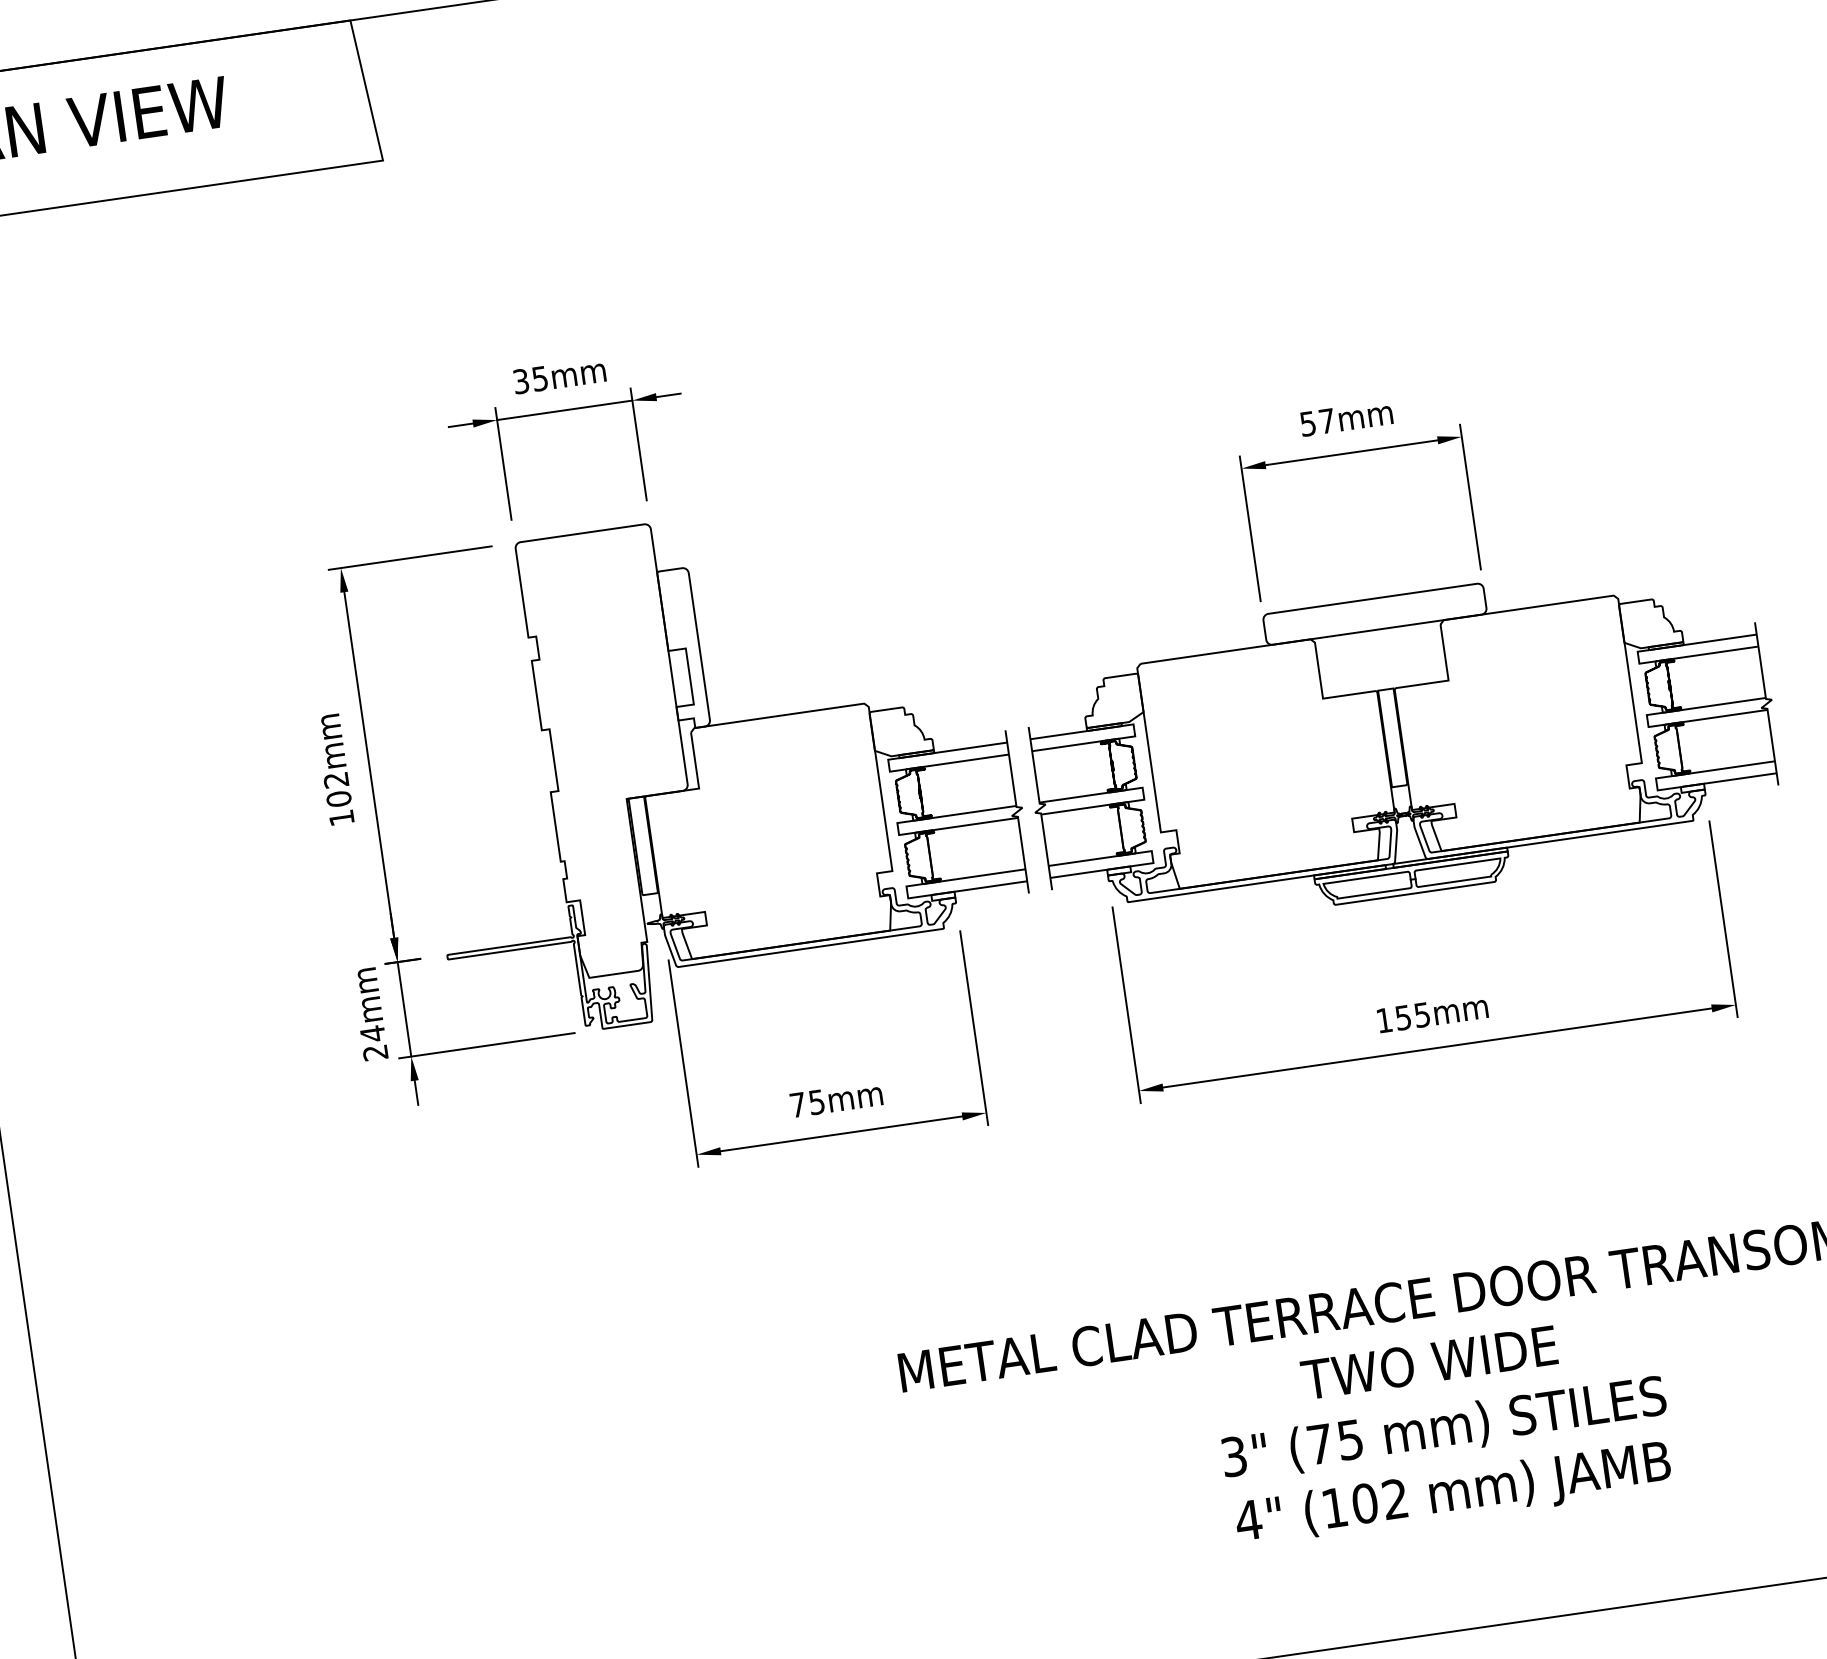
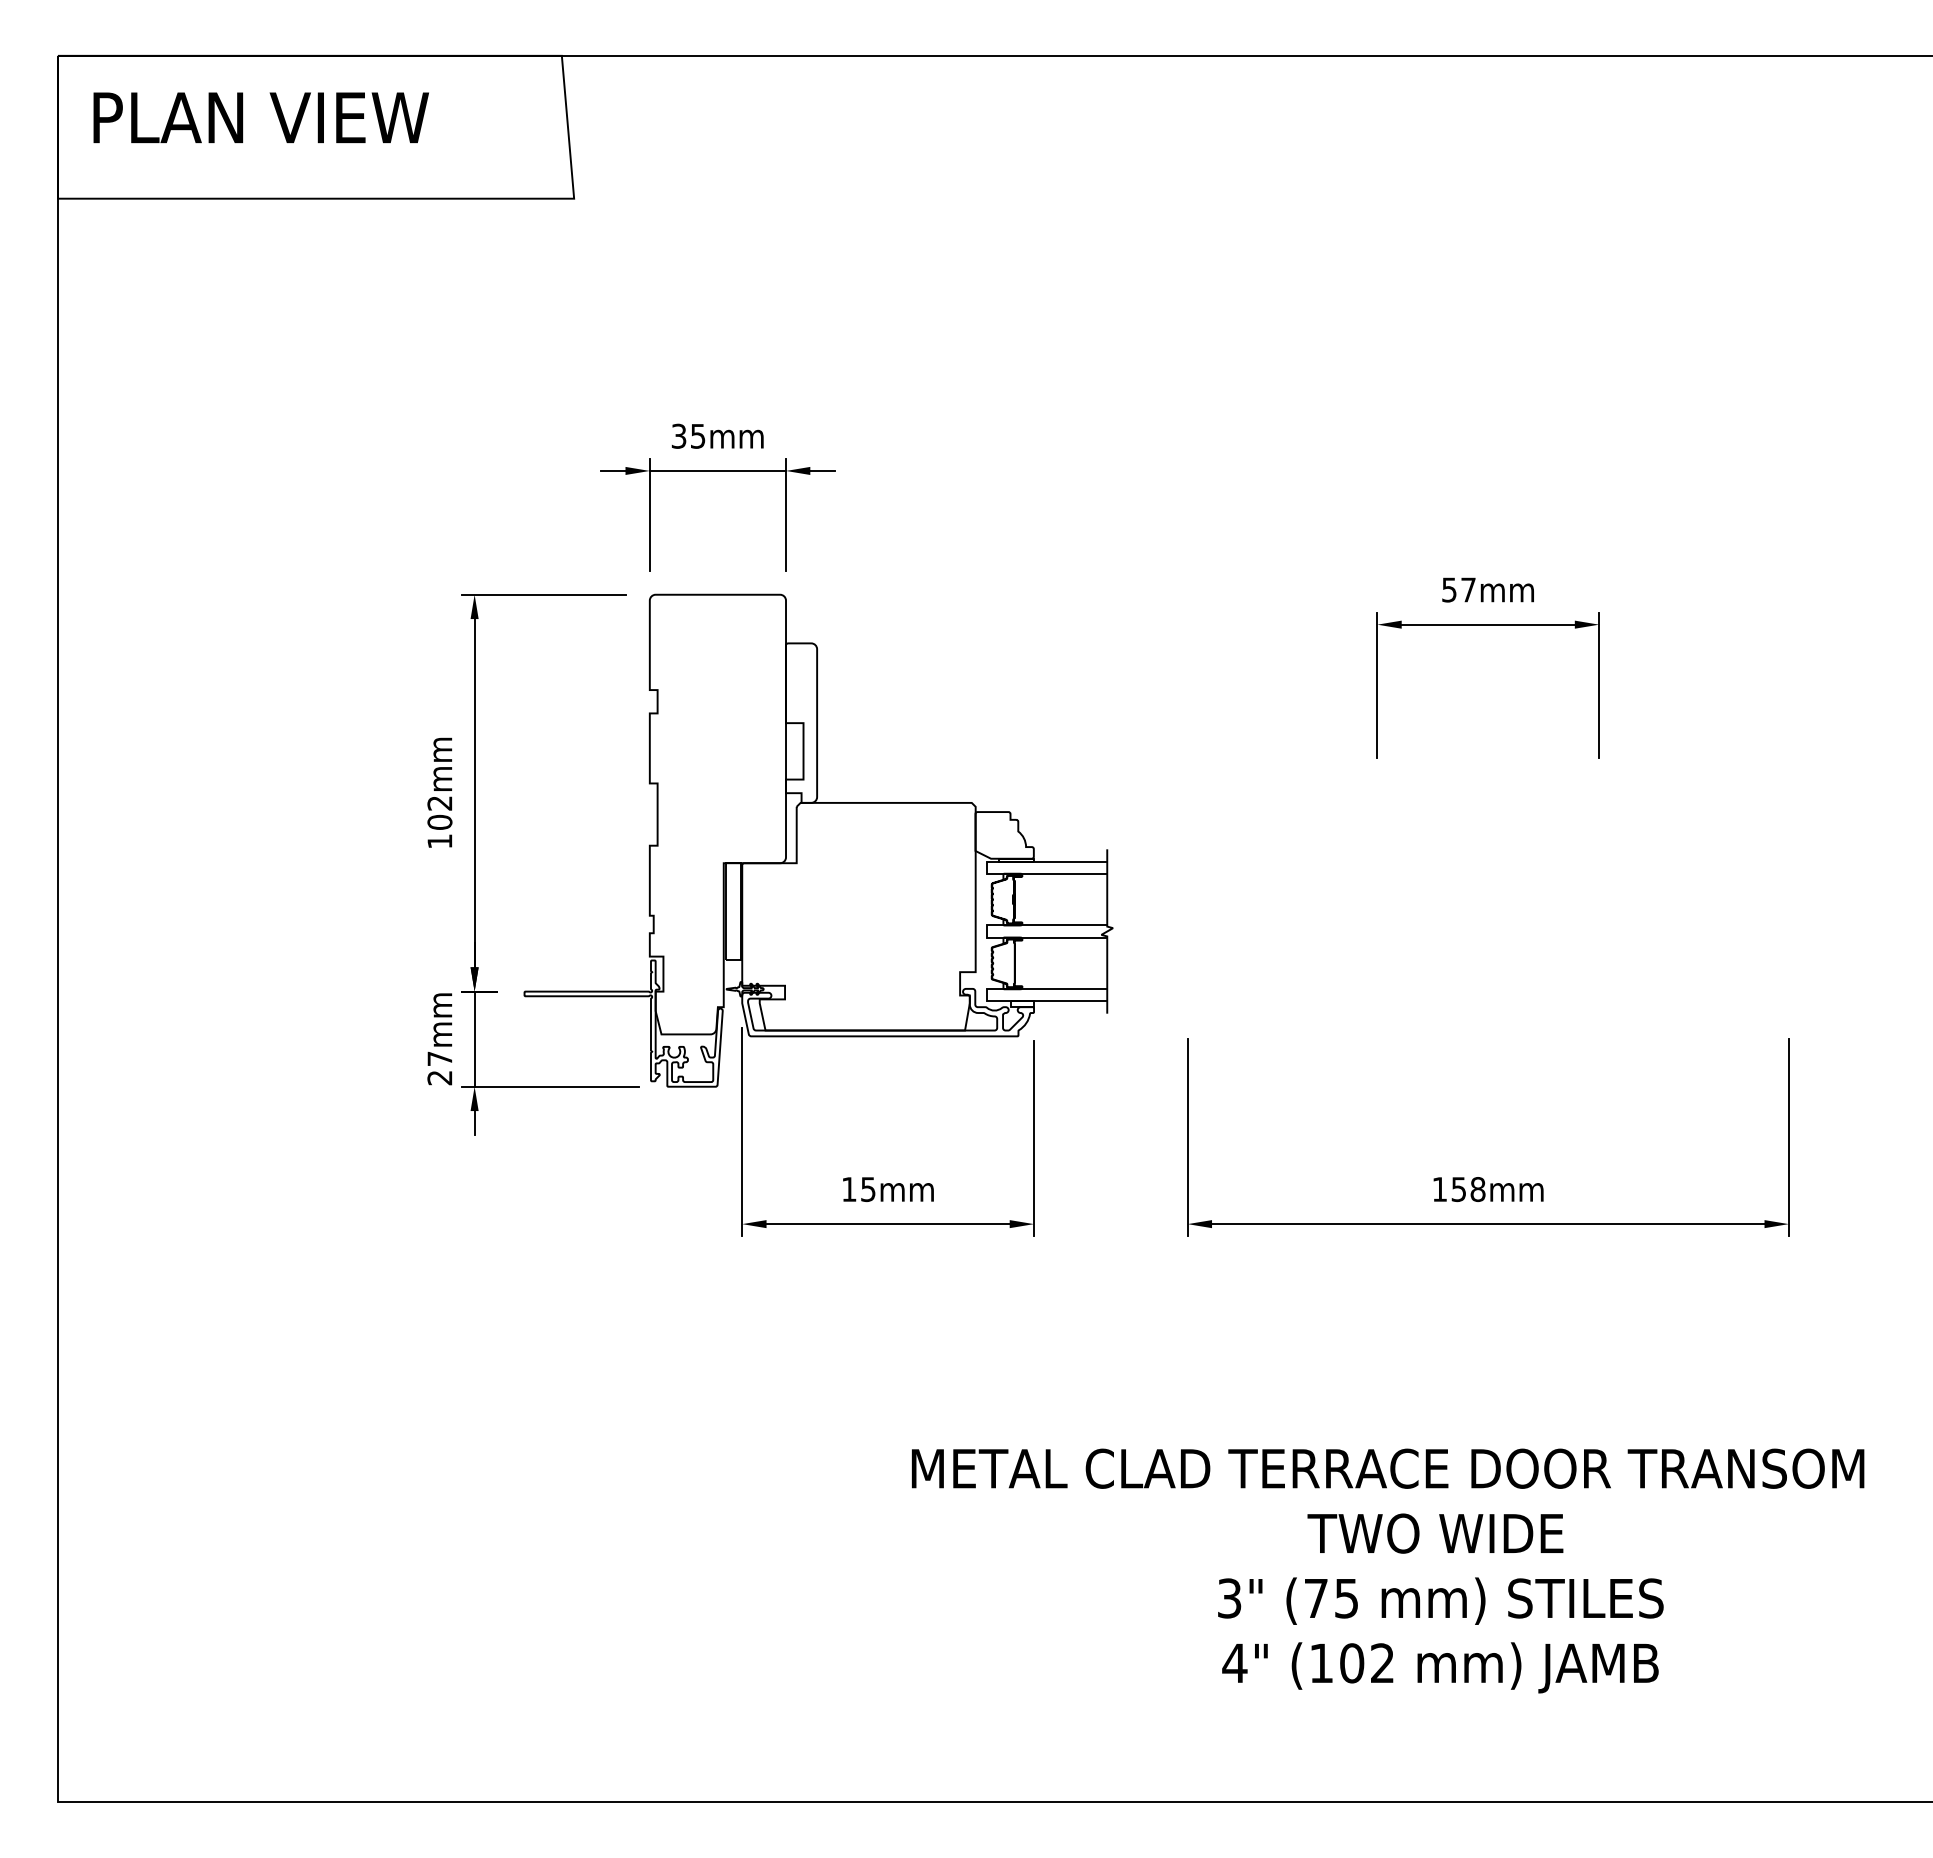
part: (1402, 744) -> (1496, 919), removed
text: (1421, 1015) -> (1477, 1189), 155mm -> 158mm
text: (372, 1033) -> (439, 1058), 24mm -> 27mm
text: (798, 1104) -> (849, 1189), 75mm -> 15mm

